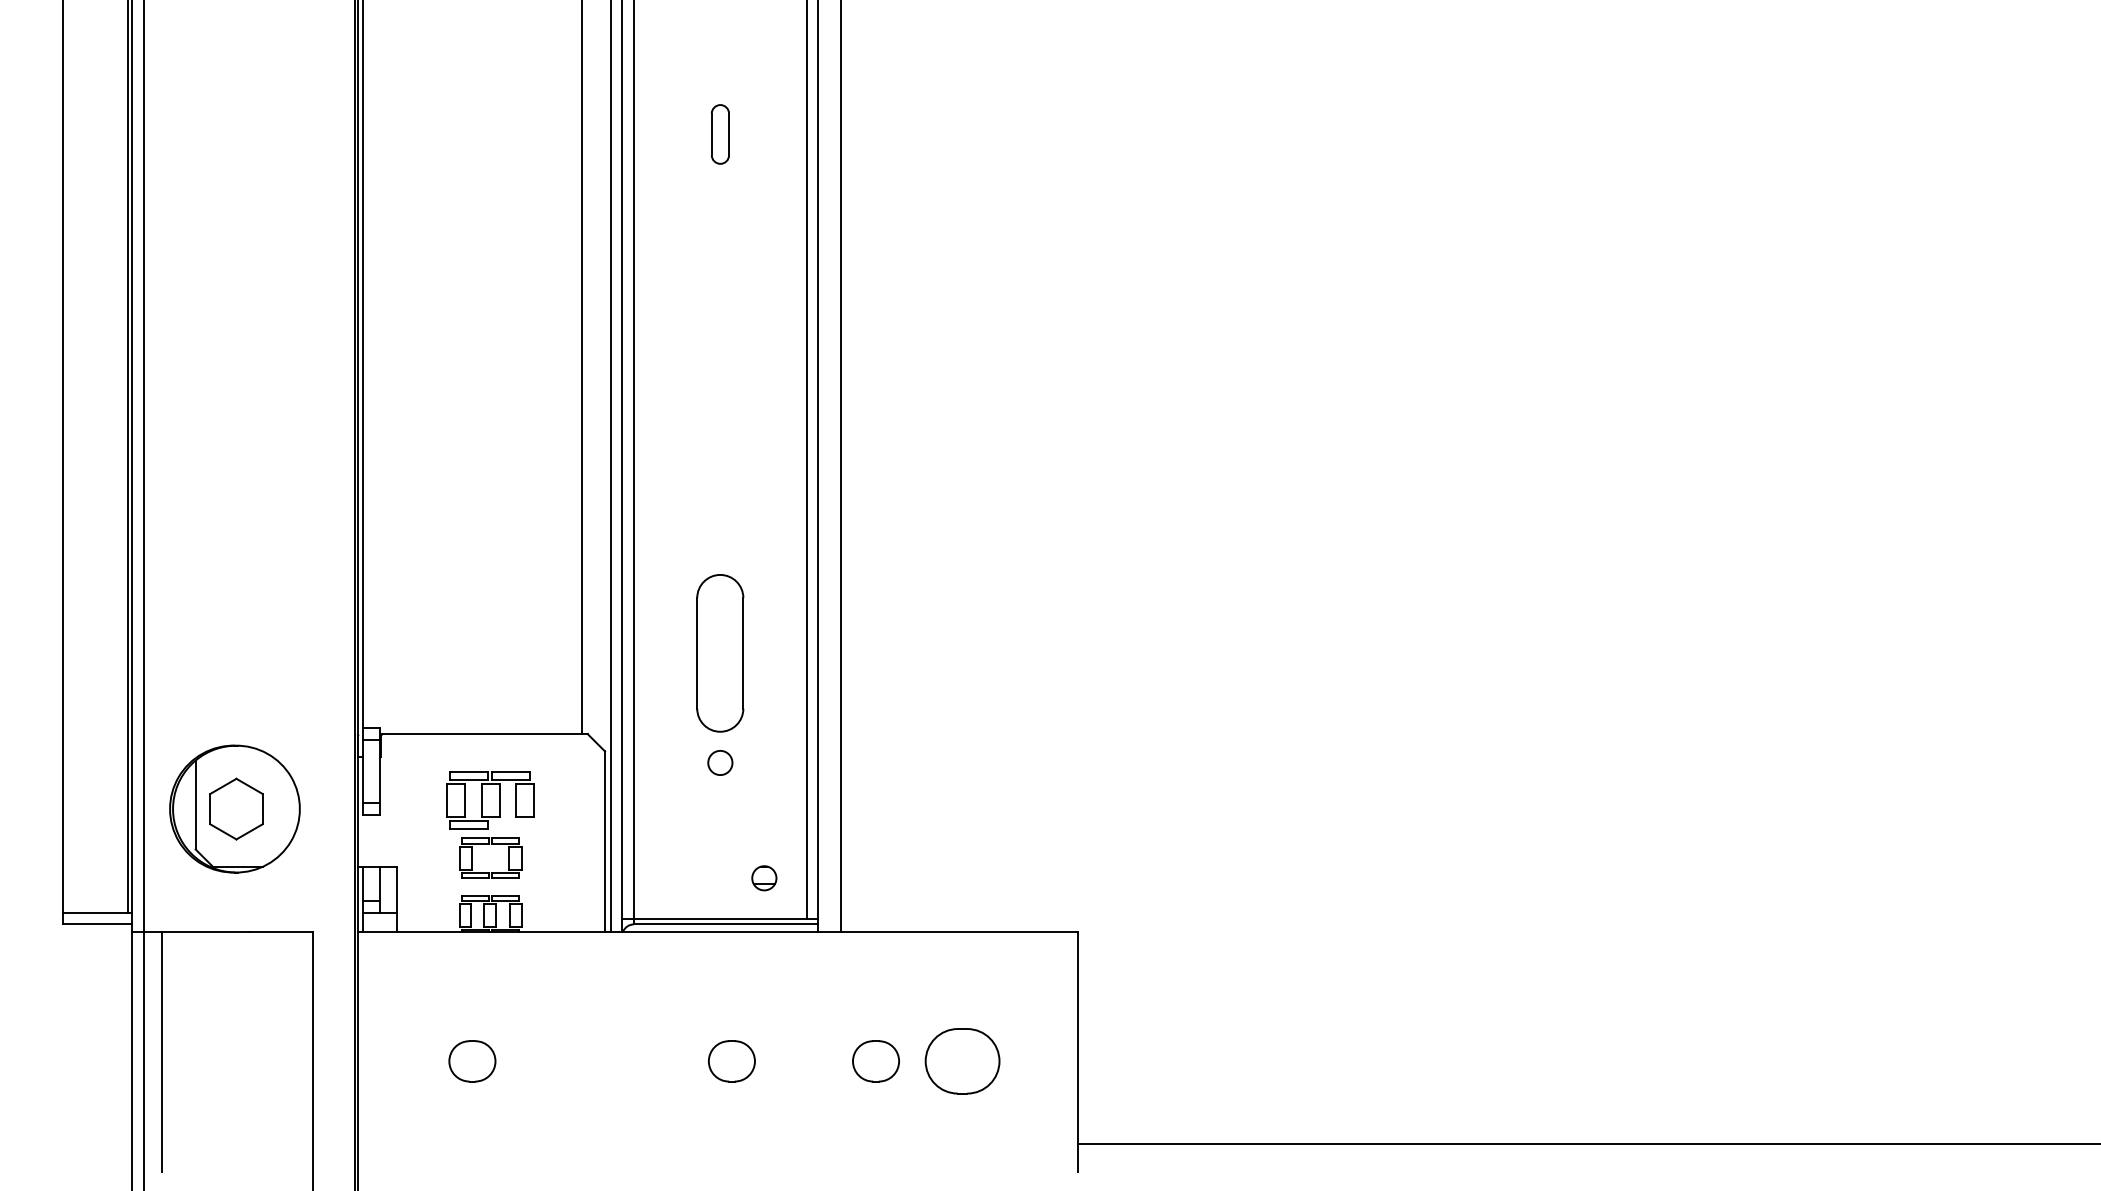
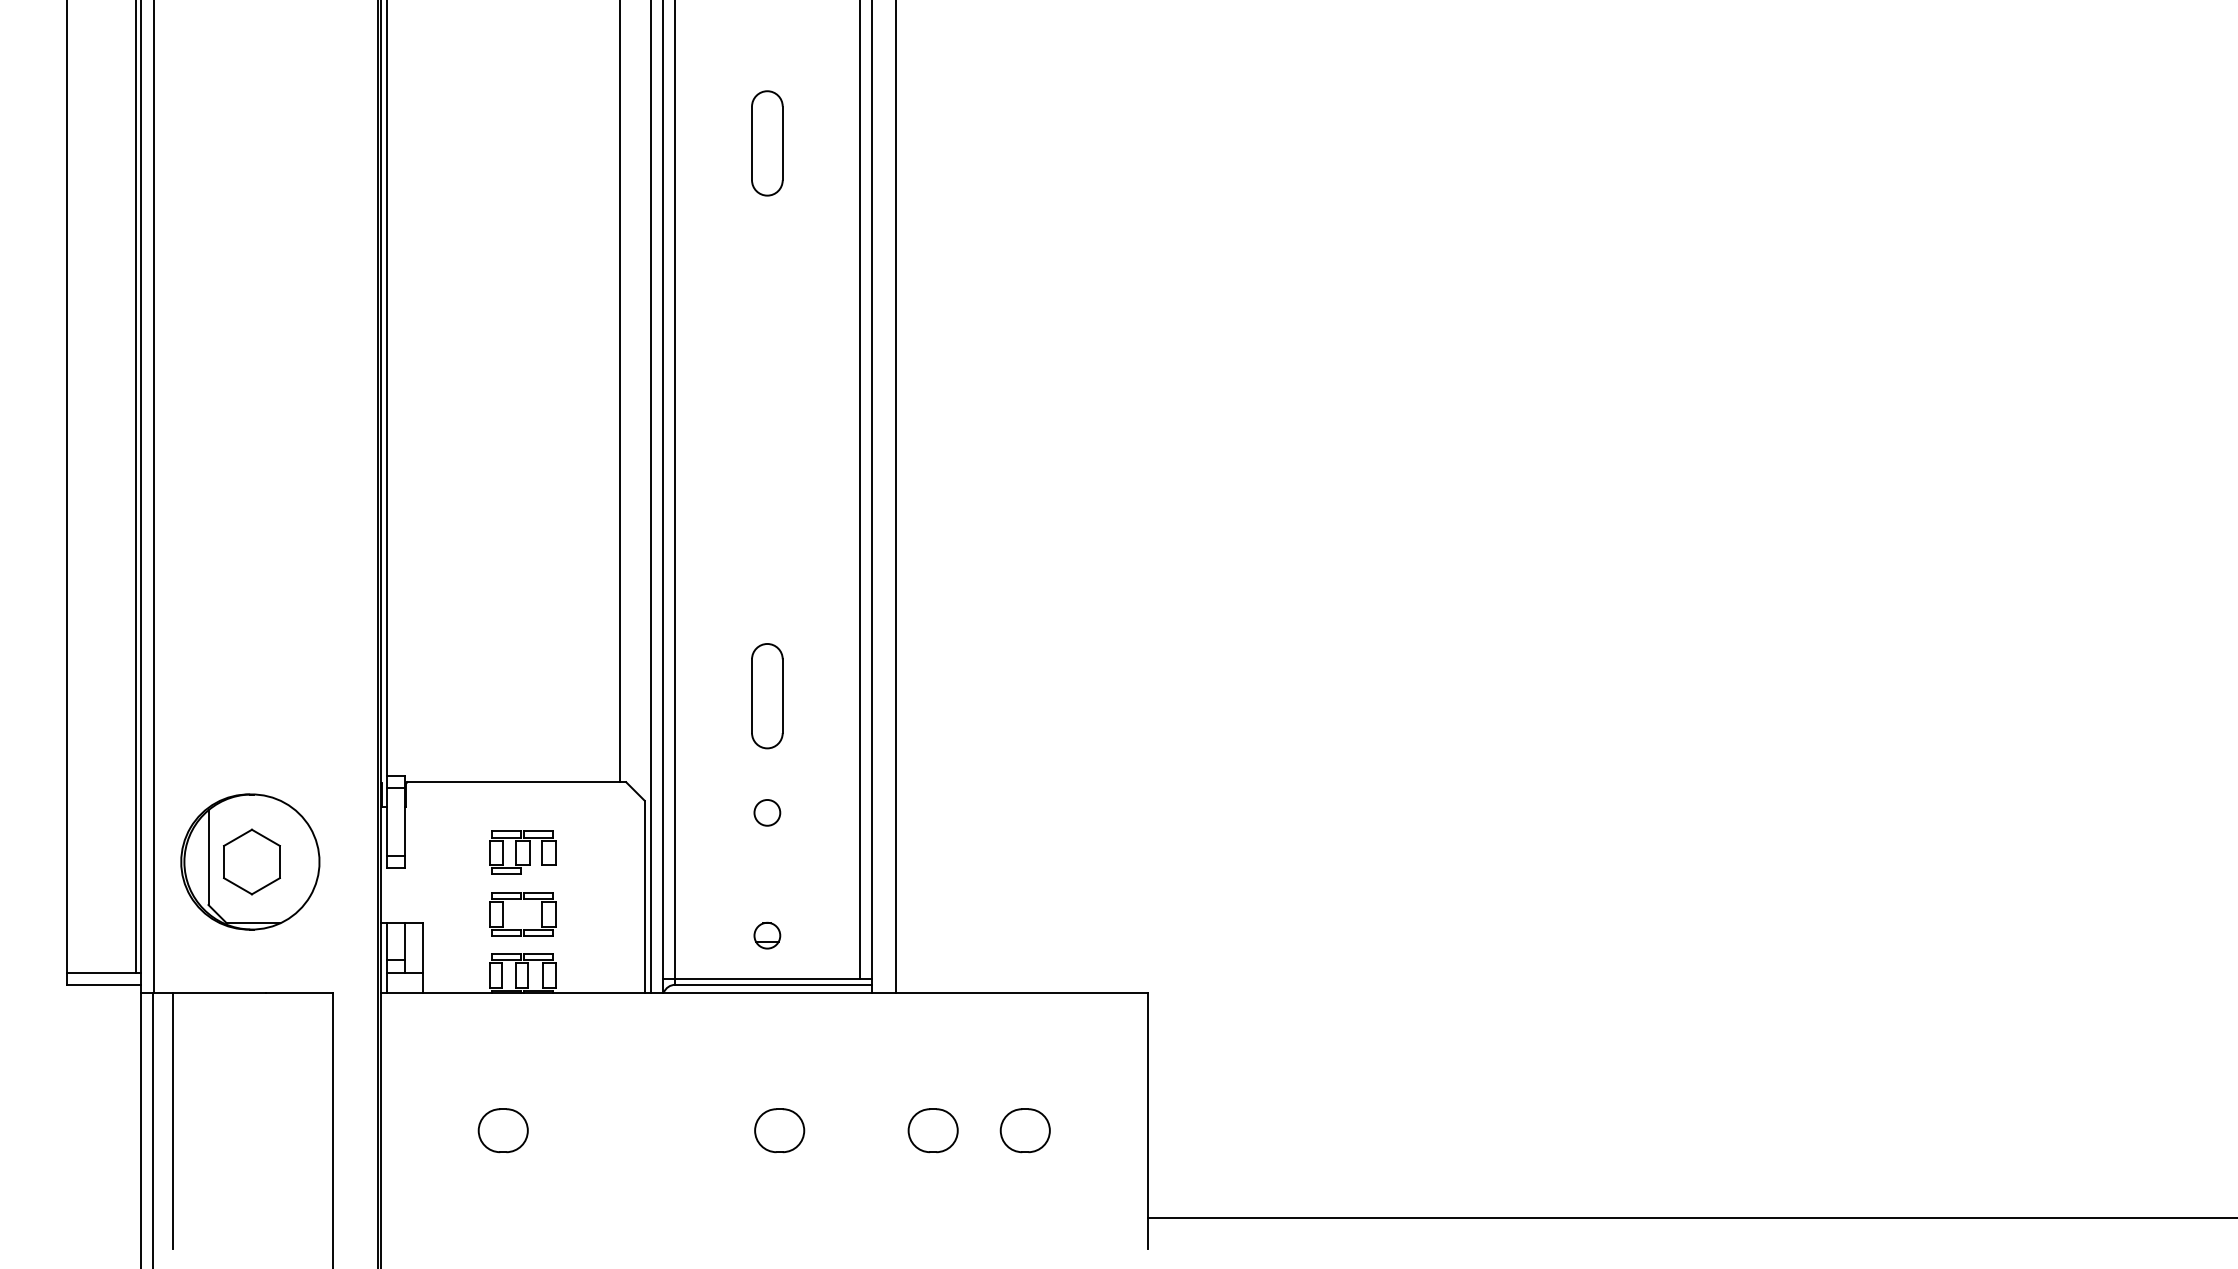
part: (720, 134) -> (767, 143), size x1.67
part: (720, 653) -> (767, 696), size x0.62
part: (490, 800) -> (522, 852), size x0.71
part: (764, 878) -> (767, 935), moved
part: (962, 1061) -> (1025, 1130), size x0.62

